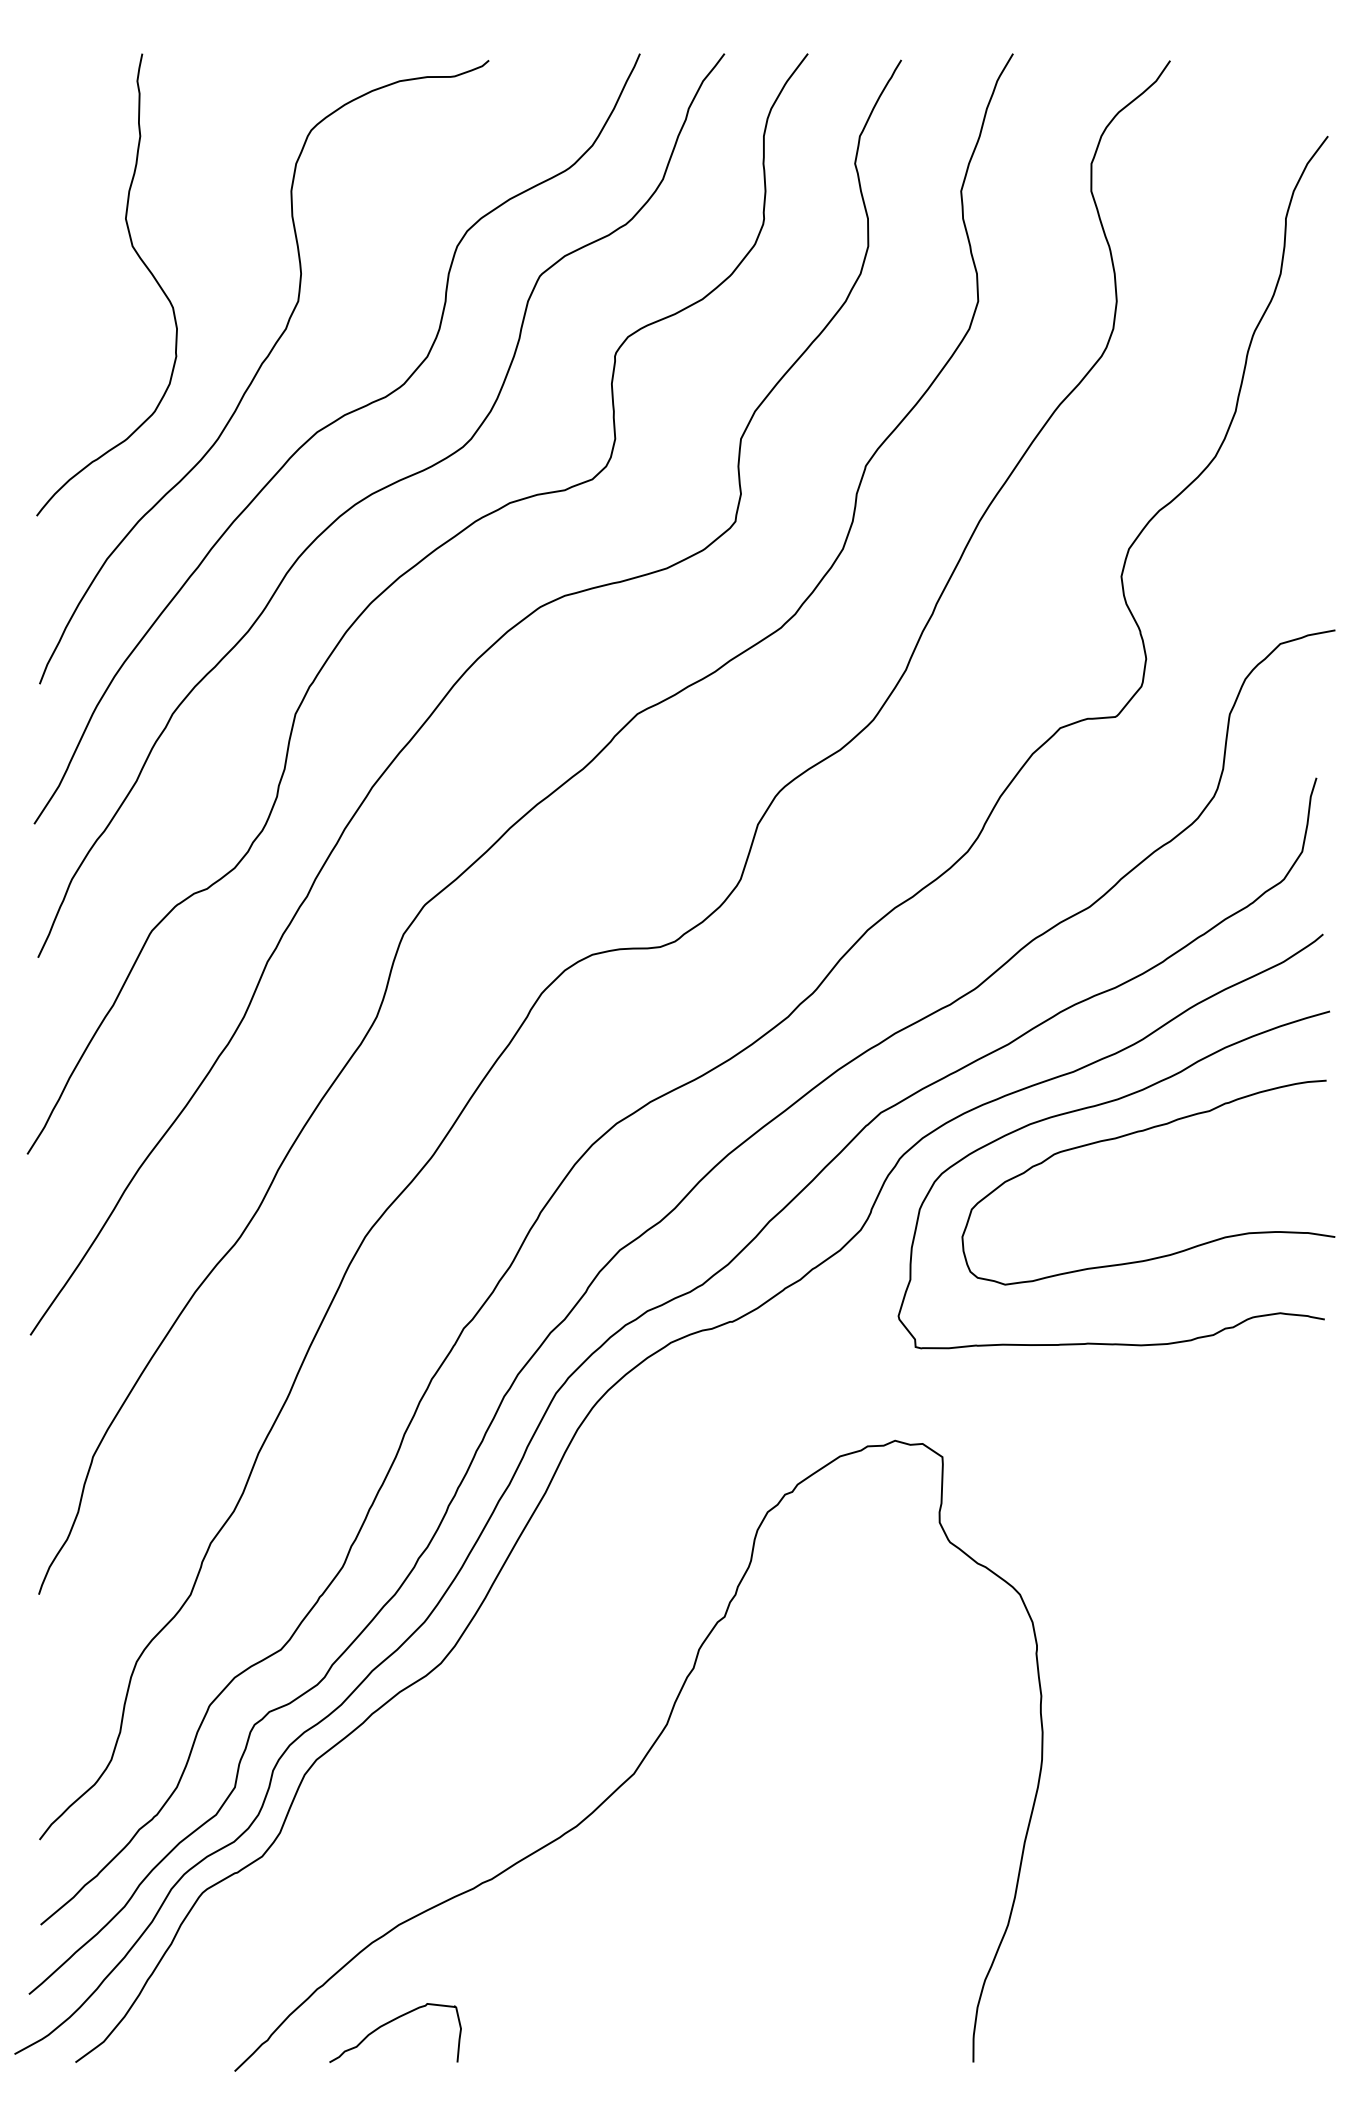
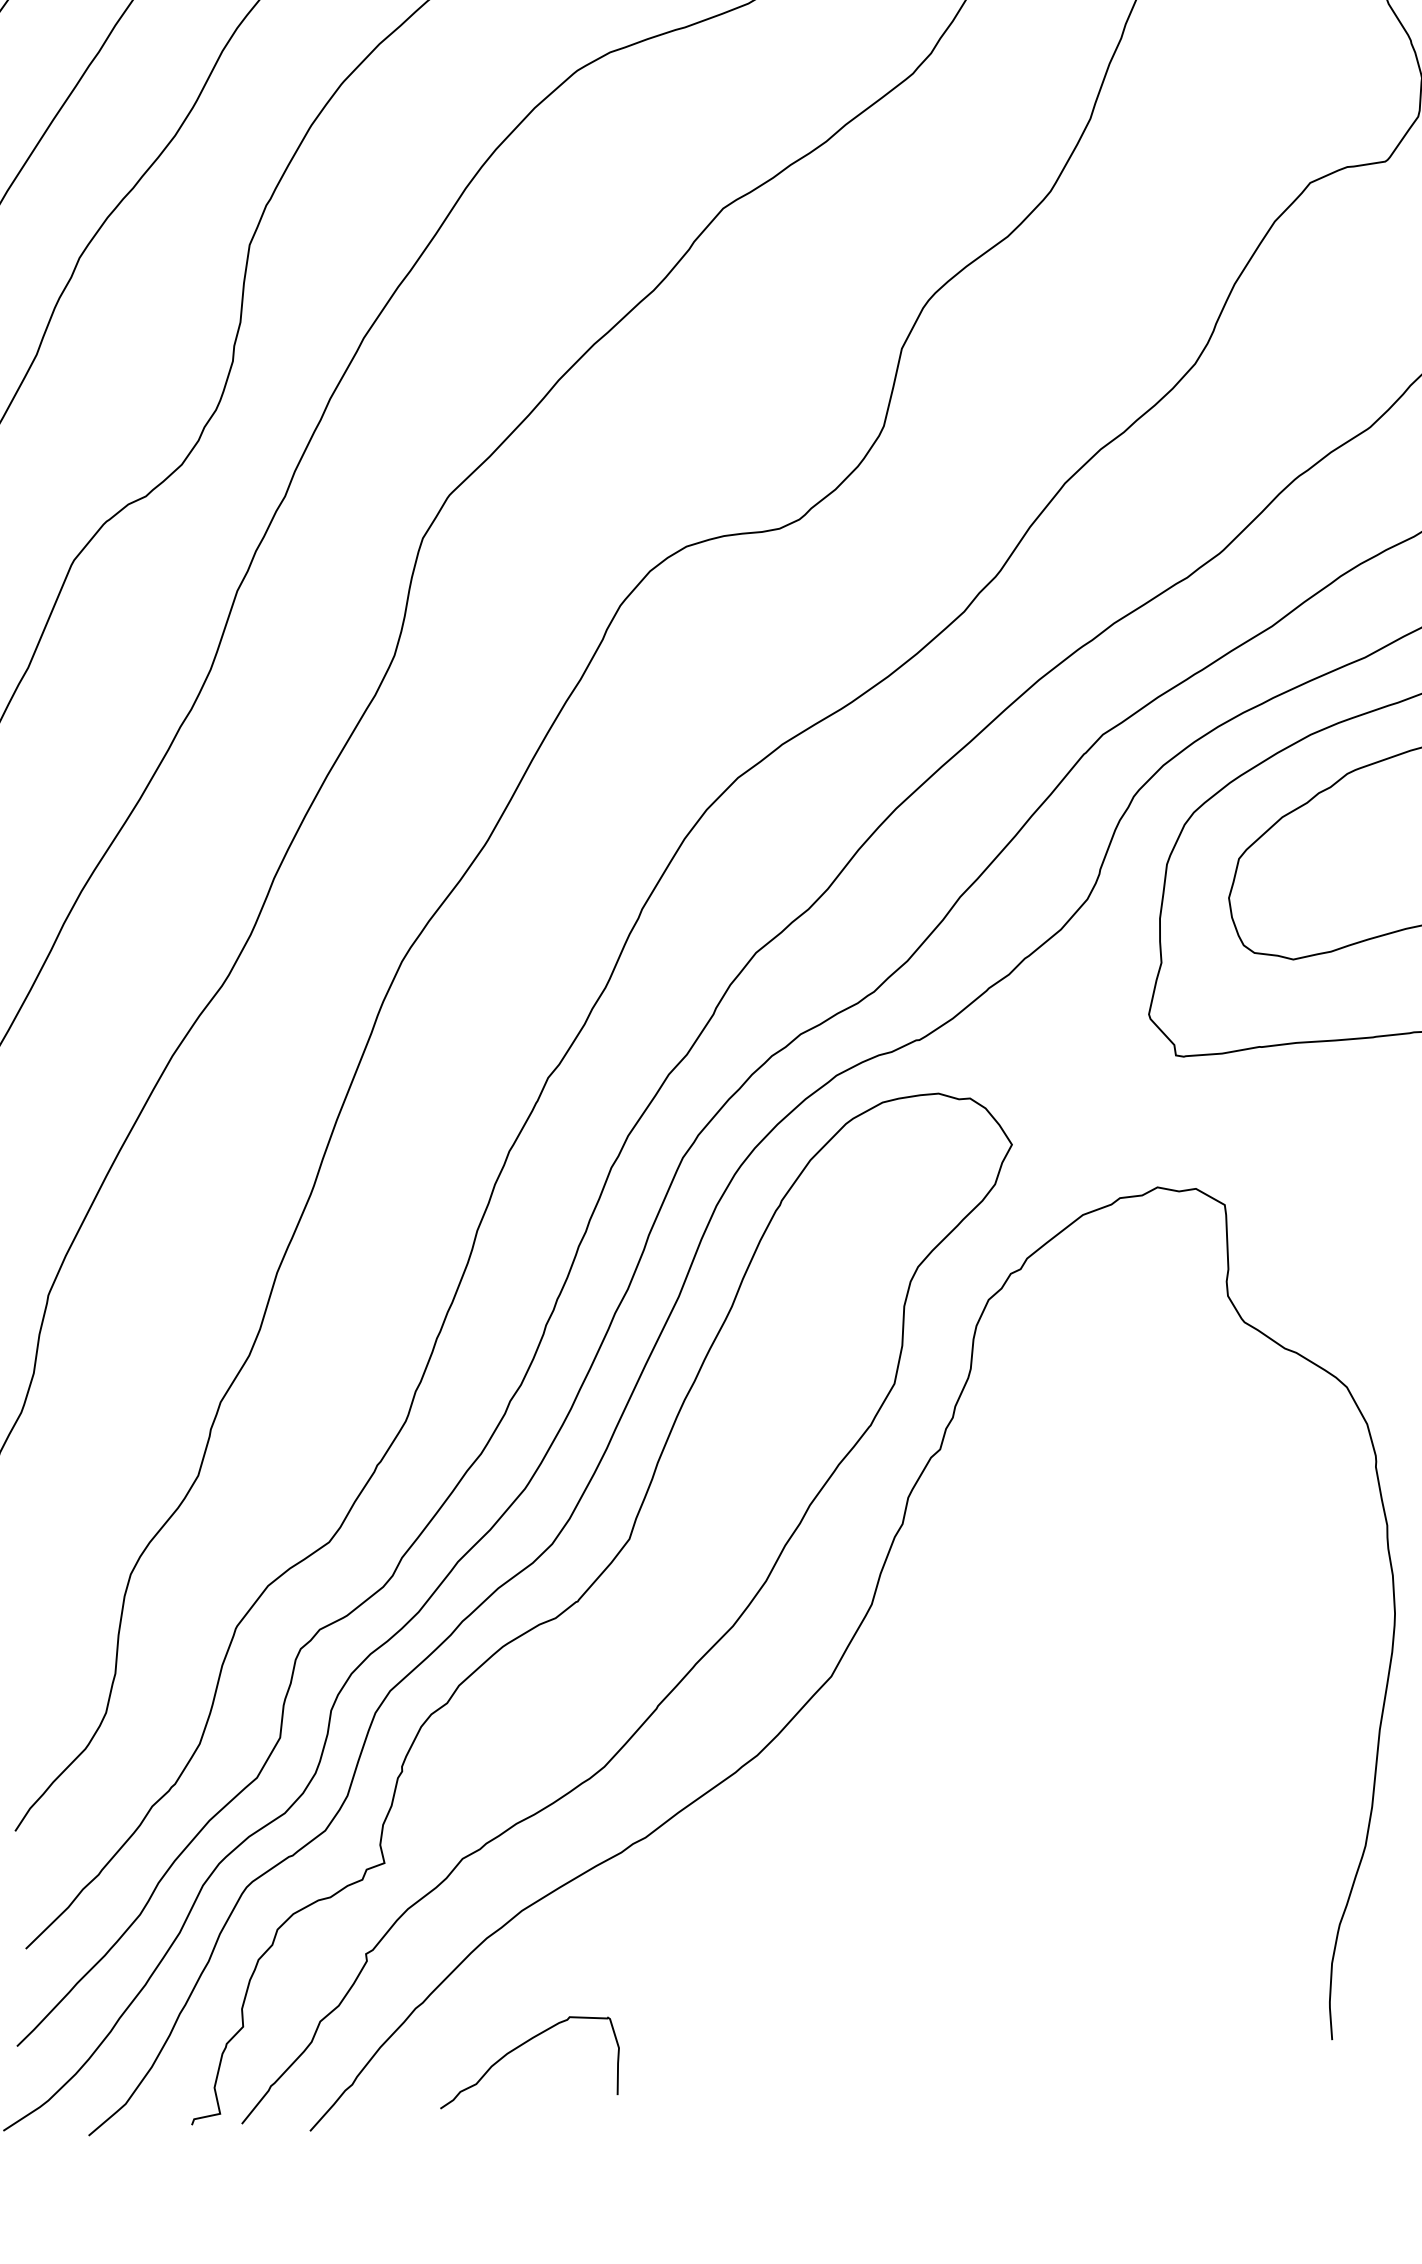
curve: (461, 1701) -> (584, 1594), added

